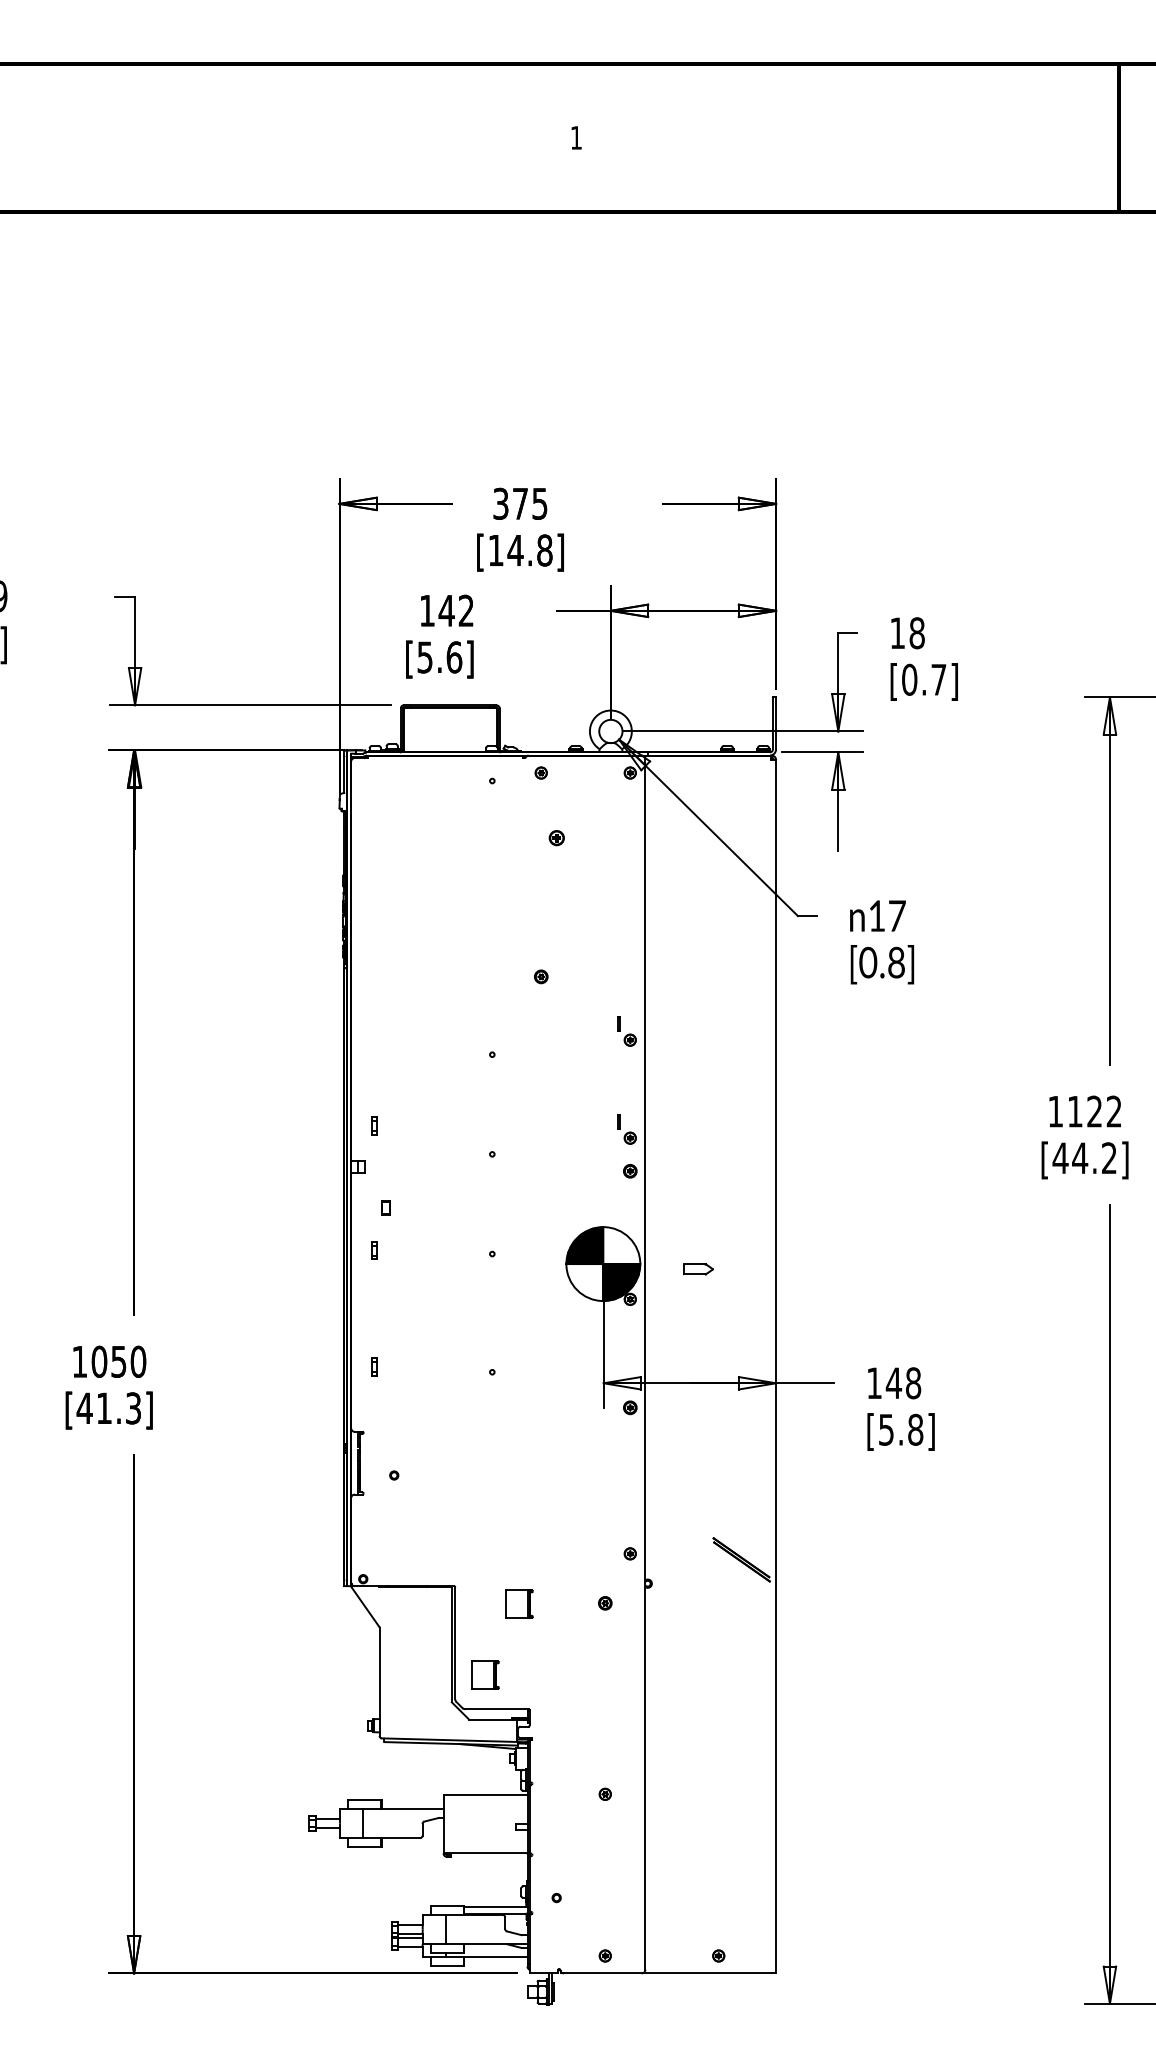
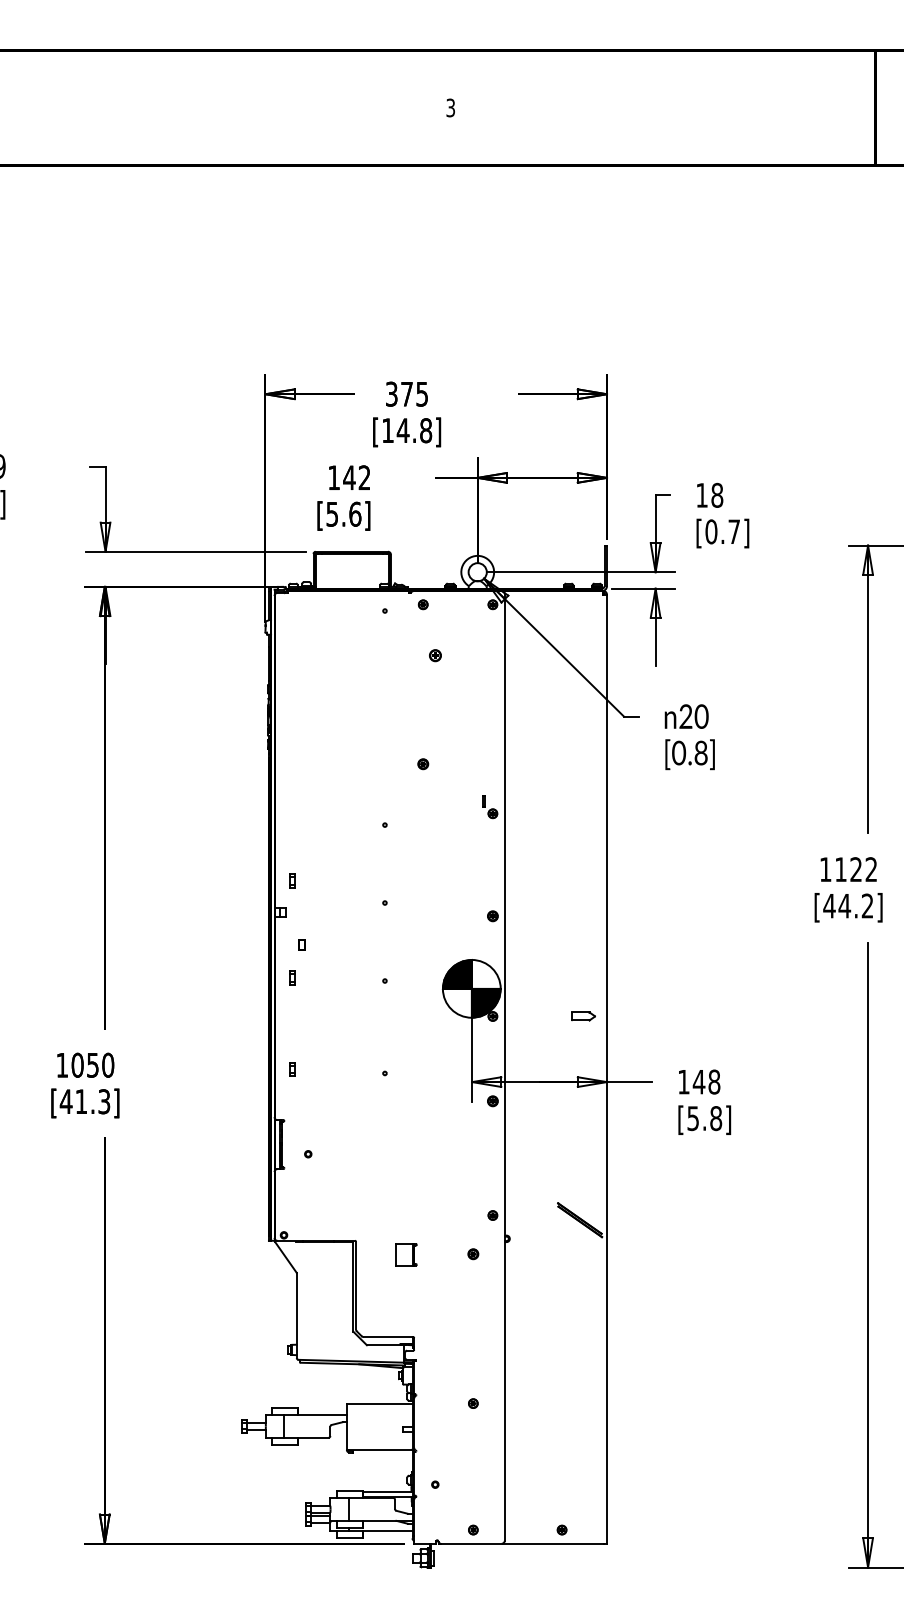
text: (576, 137) -> (450, 107), 1 -> 3
text: (887, 915) -> (694, 716), 17 -> 20
part: (626, 1129) -> (489, 883), removed
part: (698, 1269) -> (583, 1016), moved
part: (485, 1674) -> (379, 1309), removed

